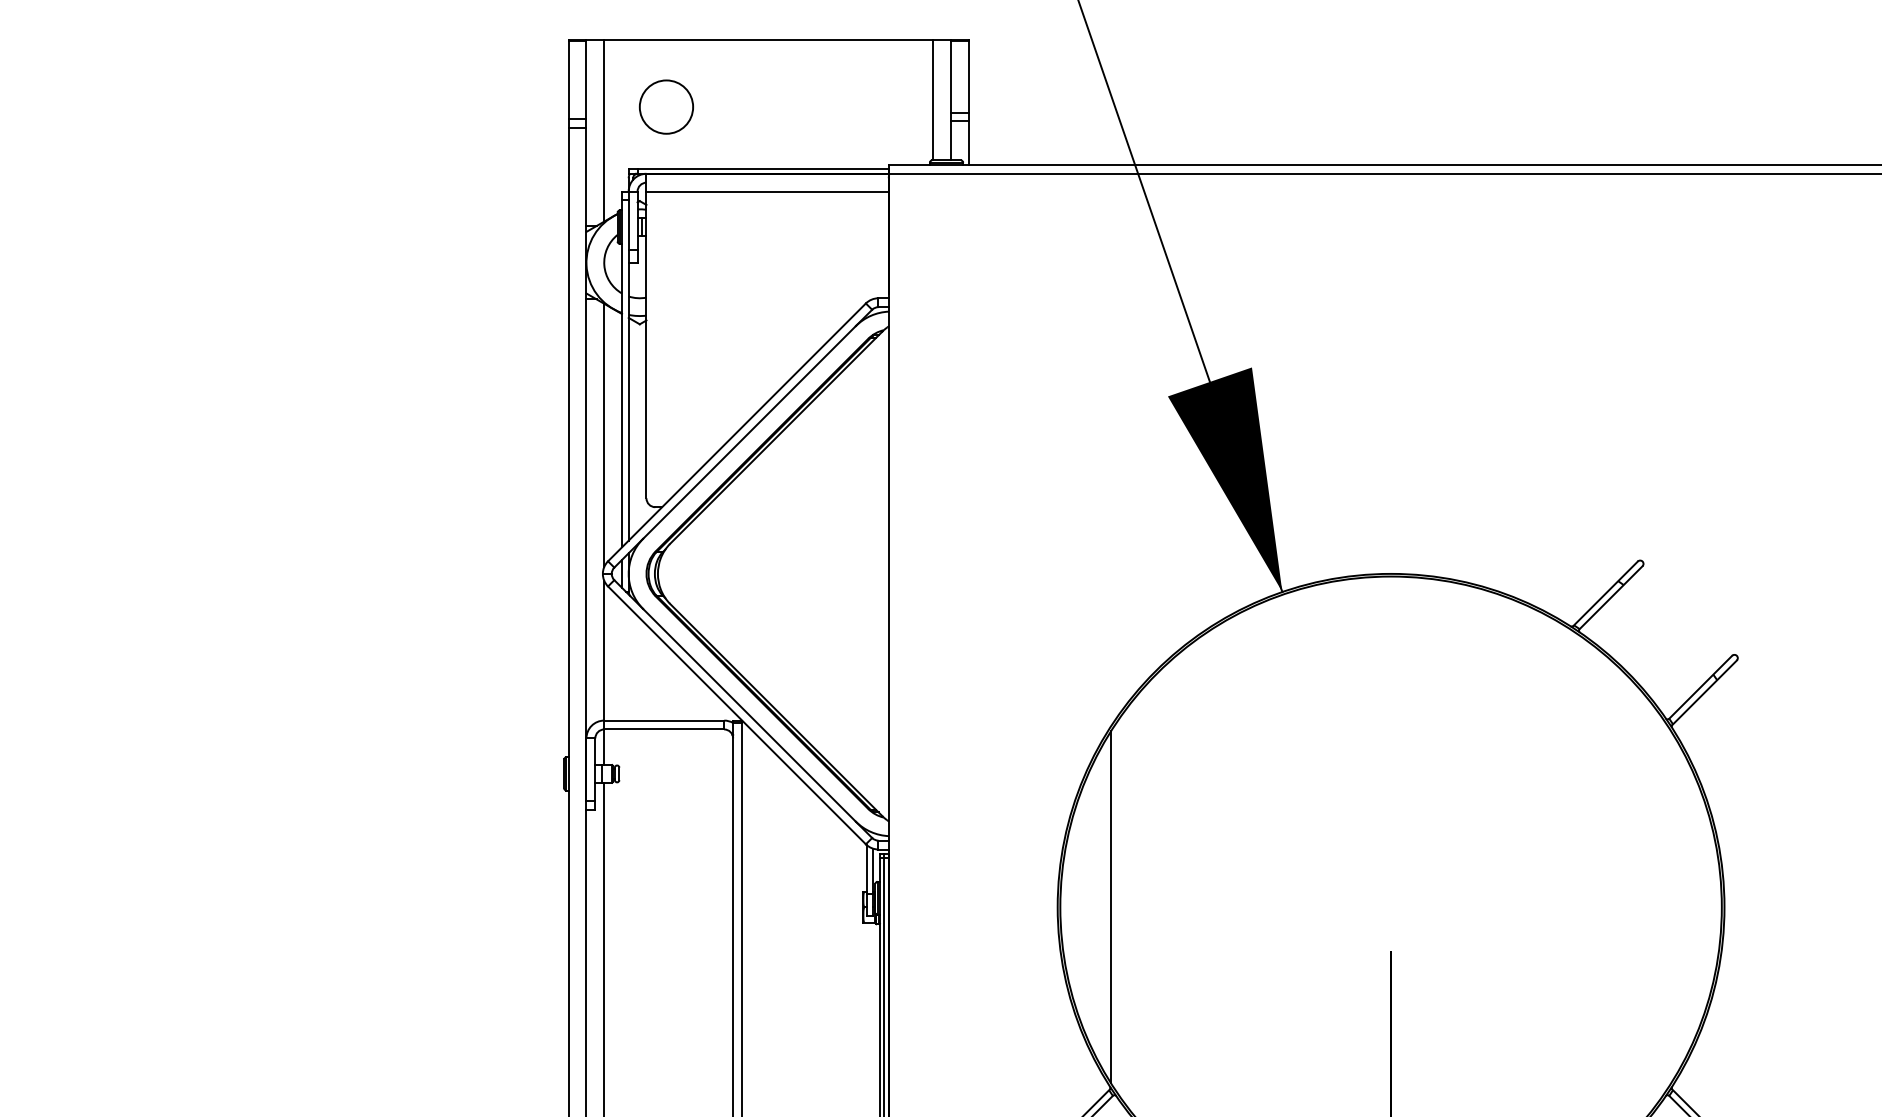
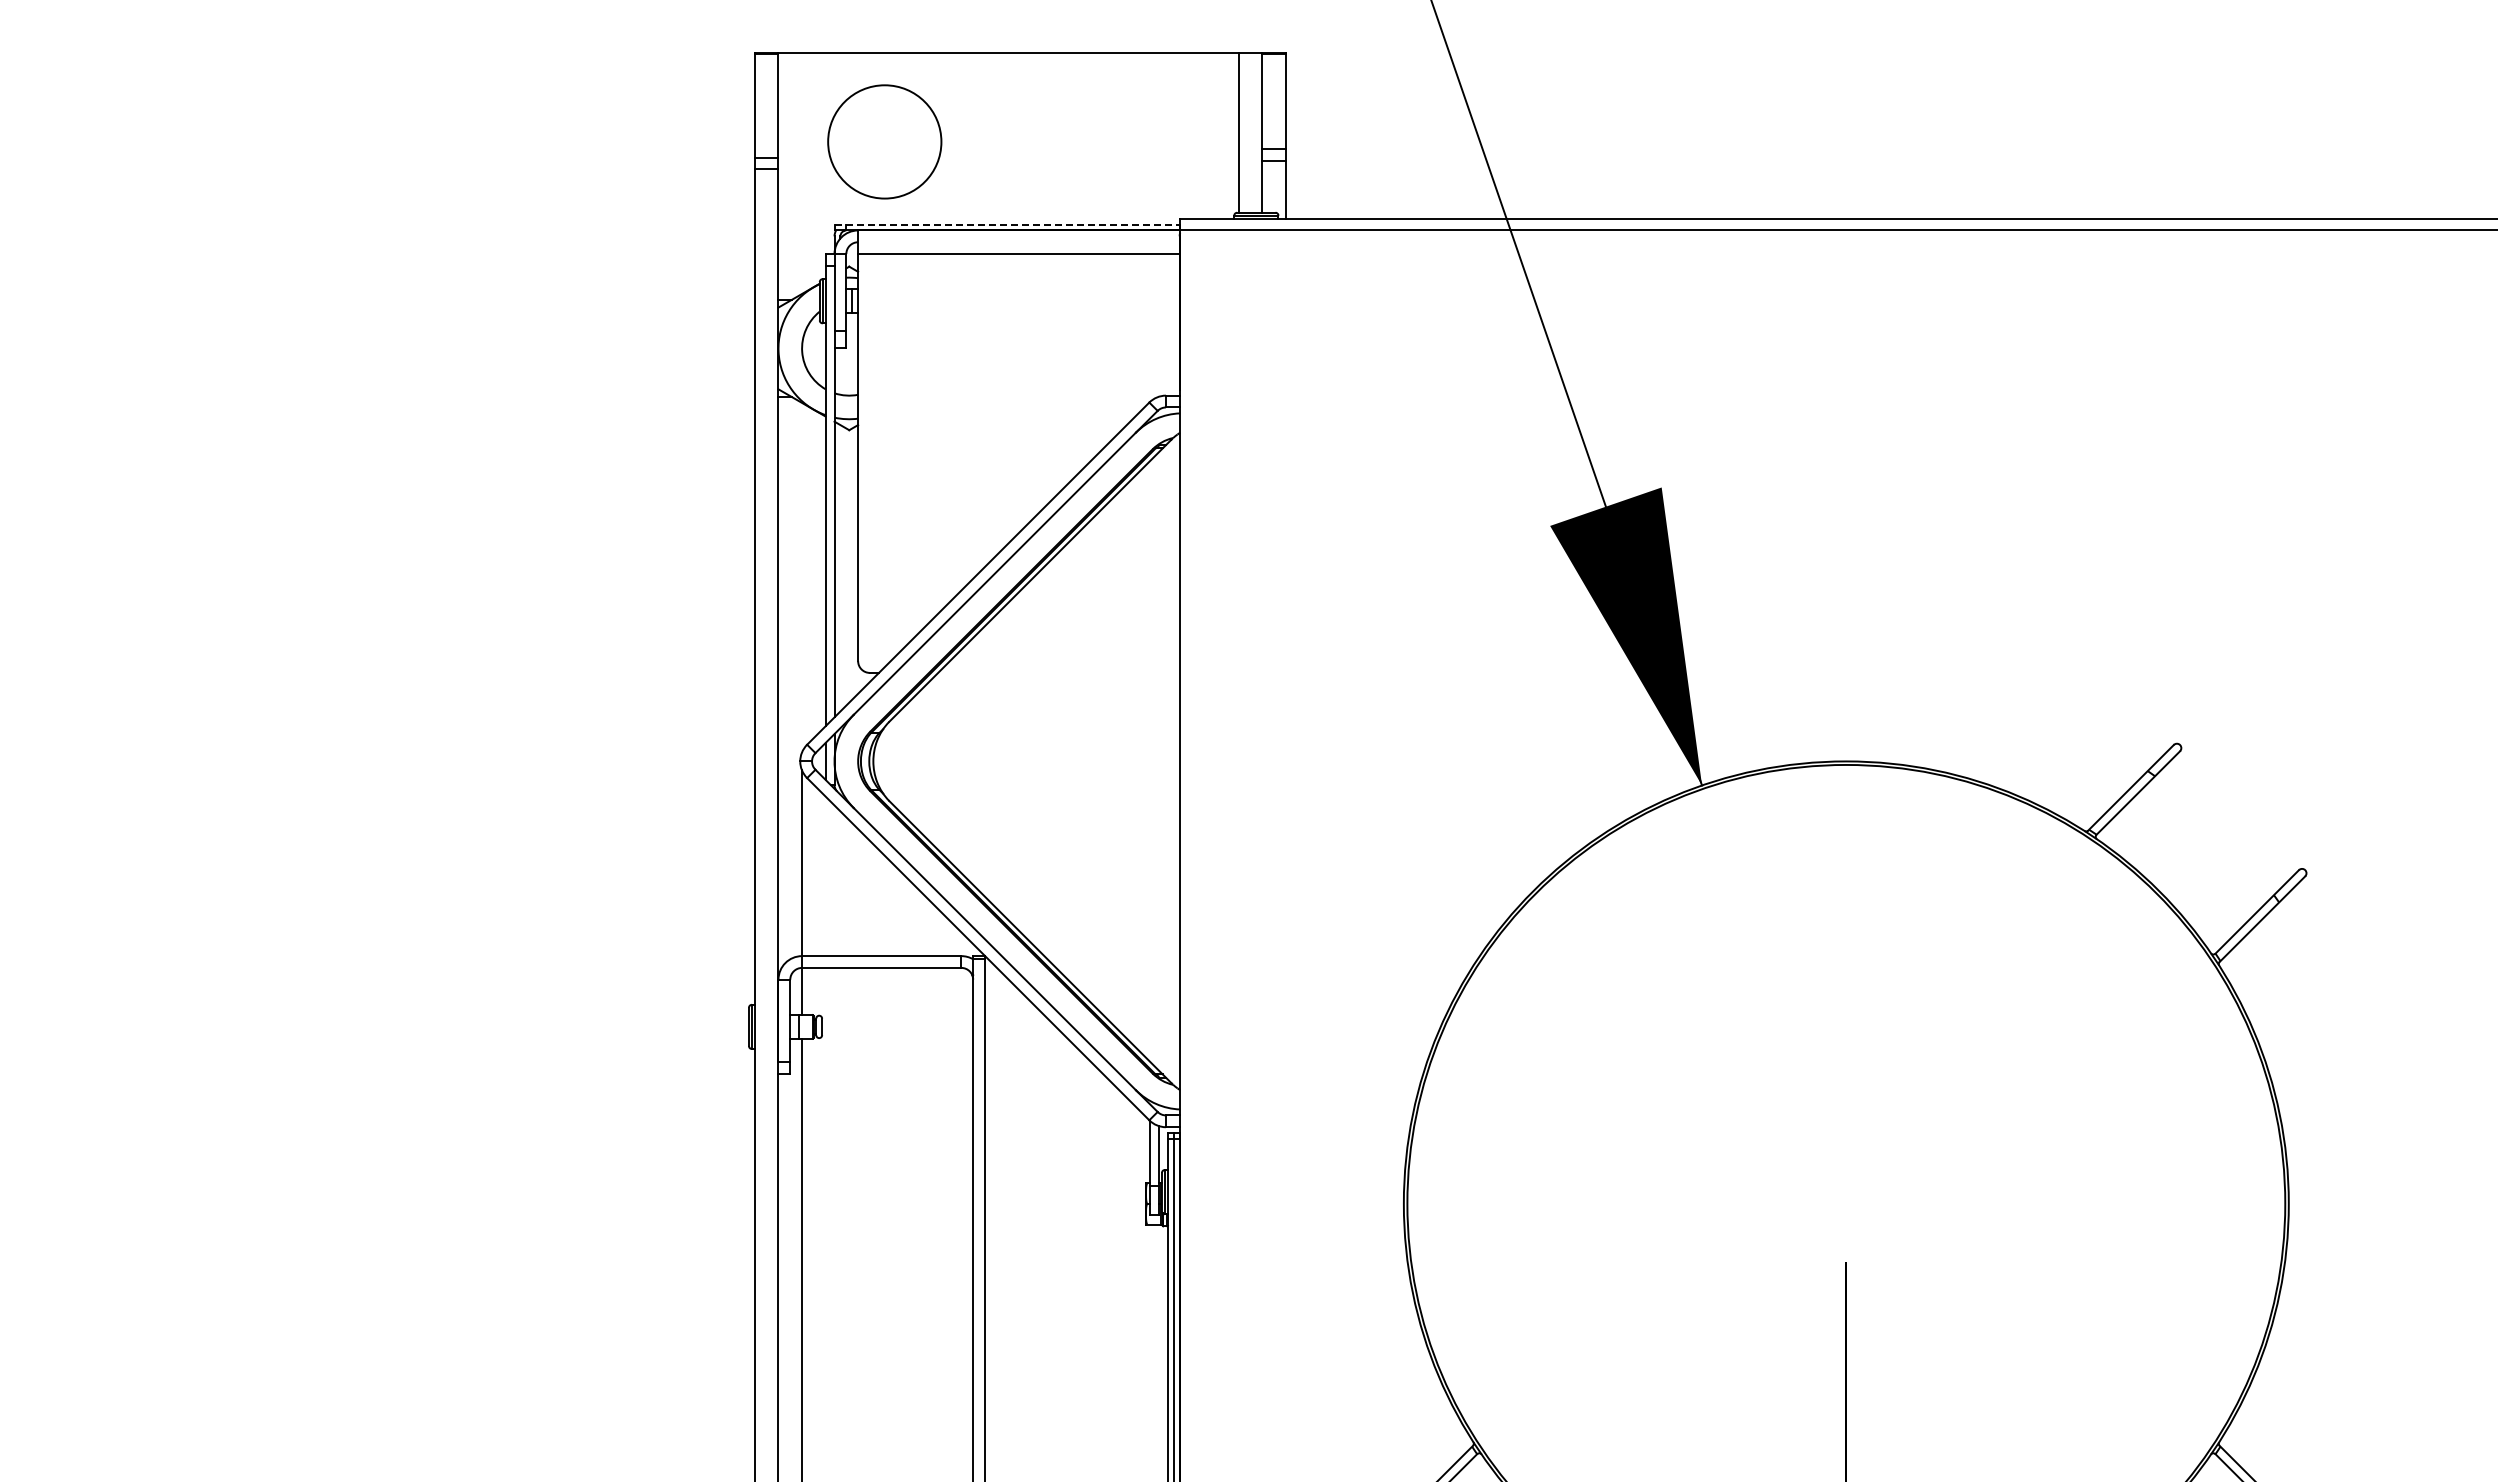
circle: (666, 106) -> (884, 141), size x1.6
line: (604, 130) -> (802, 173), removed
line: (759, 169) -> (1007, 224), solid -> dashed
line: (604, 435) -> (802, 577), removed
line: (1110, 906) -> (1474, 1203), removed

